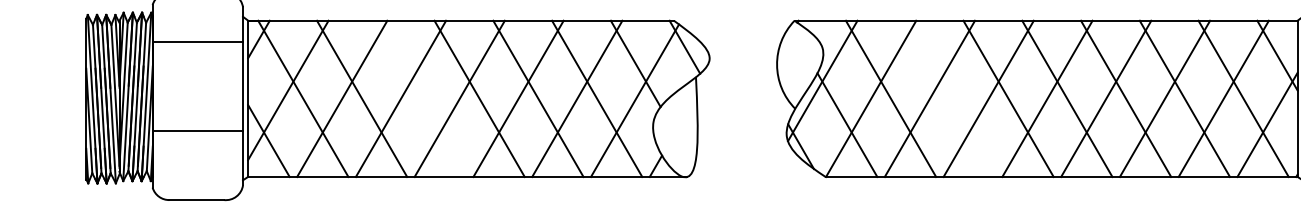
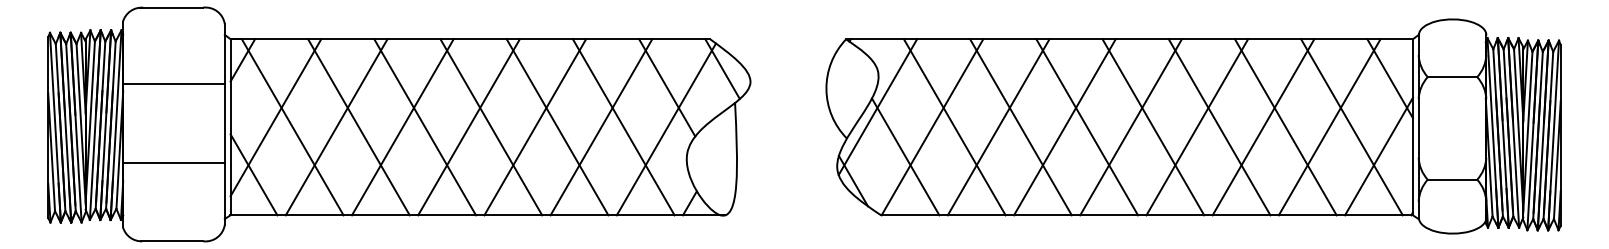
line: (197, 42) -> (173, 83), moved
line: (421, 99) -> (425, 127), added
line: (949, 99) -> (1020, 127), added

